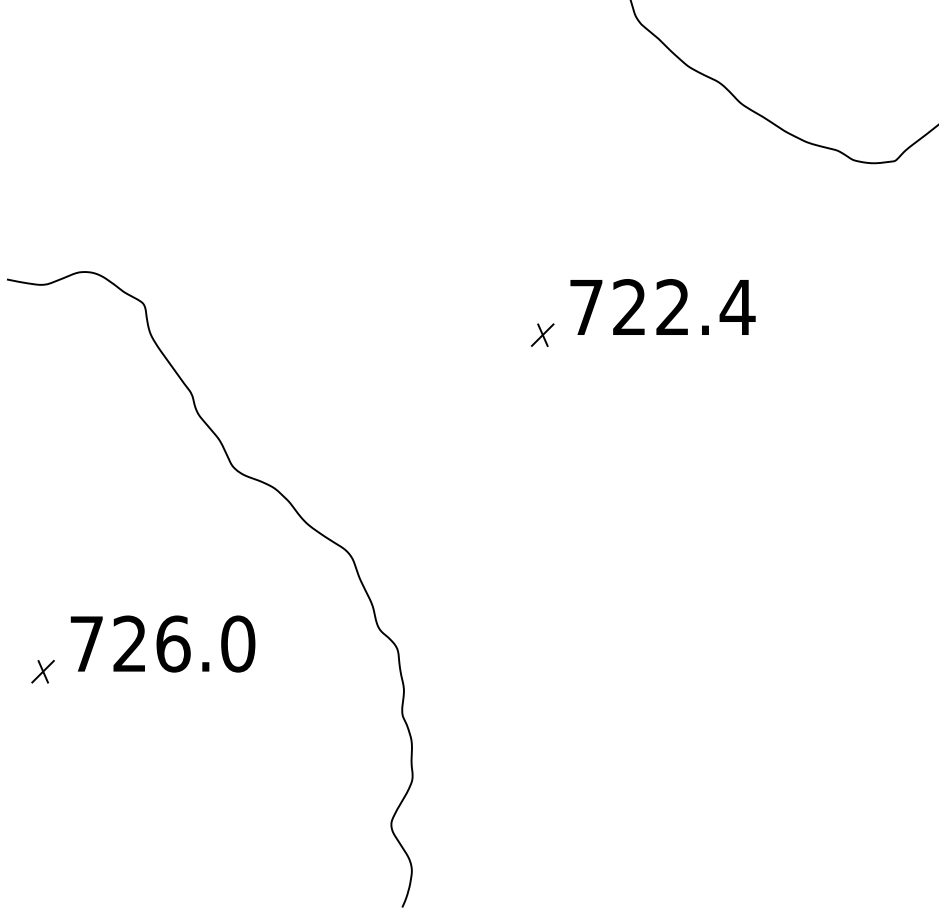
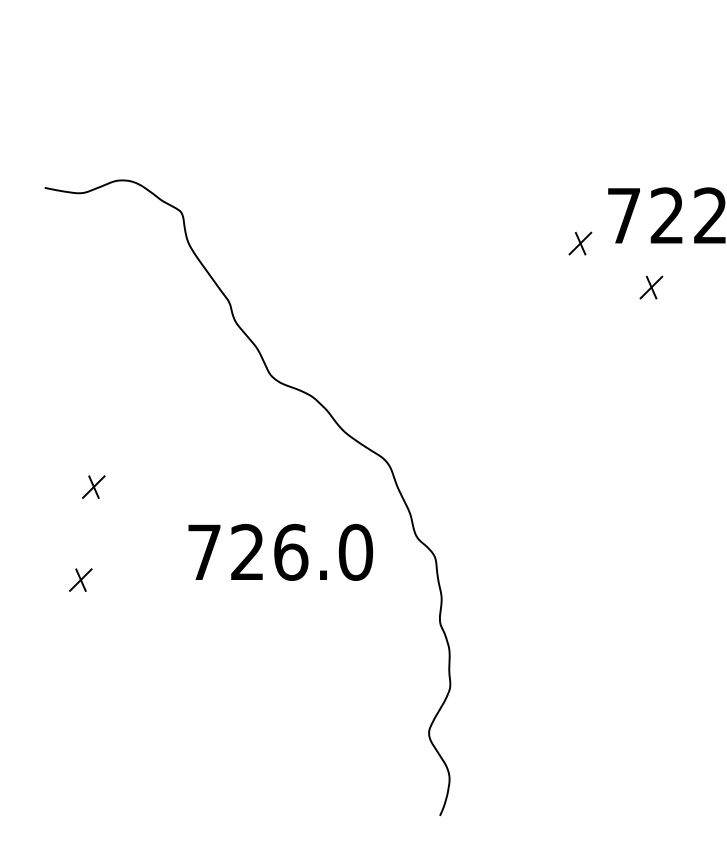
part: (613, 378) -> (651, 286), added
part: (55, 578) -> (93, 486), added
text: (162, 643) -> (280, 551), moved

